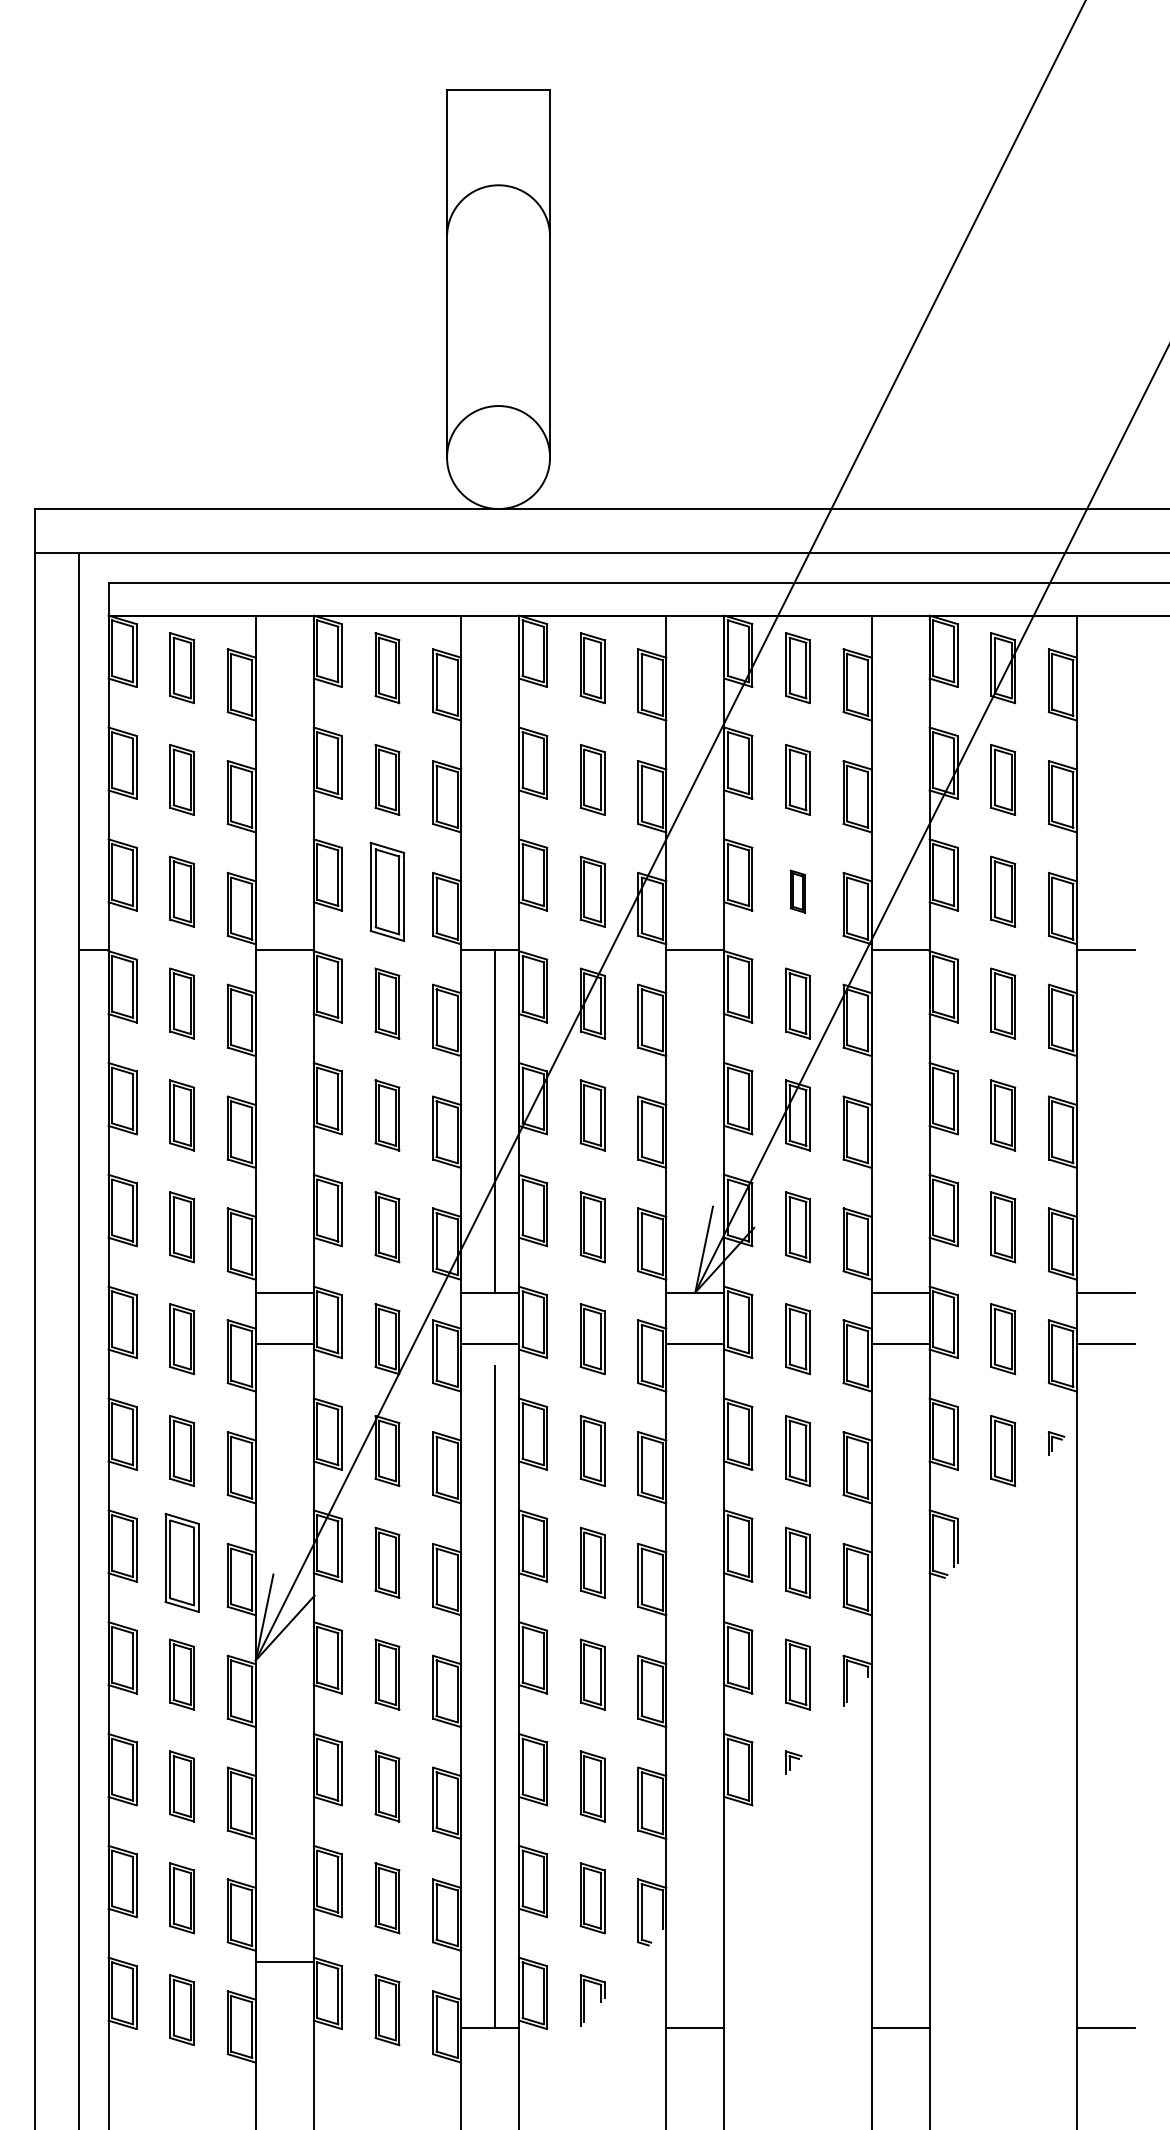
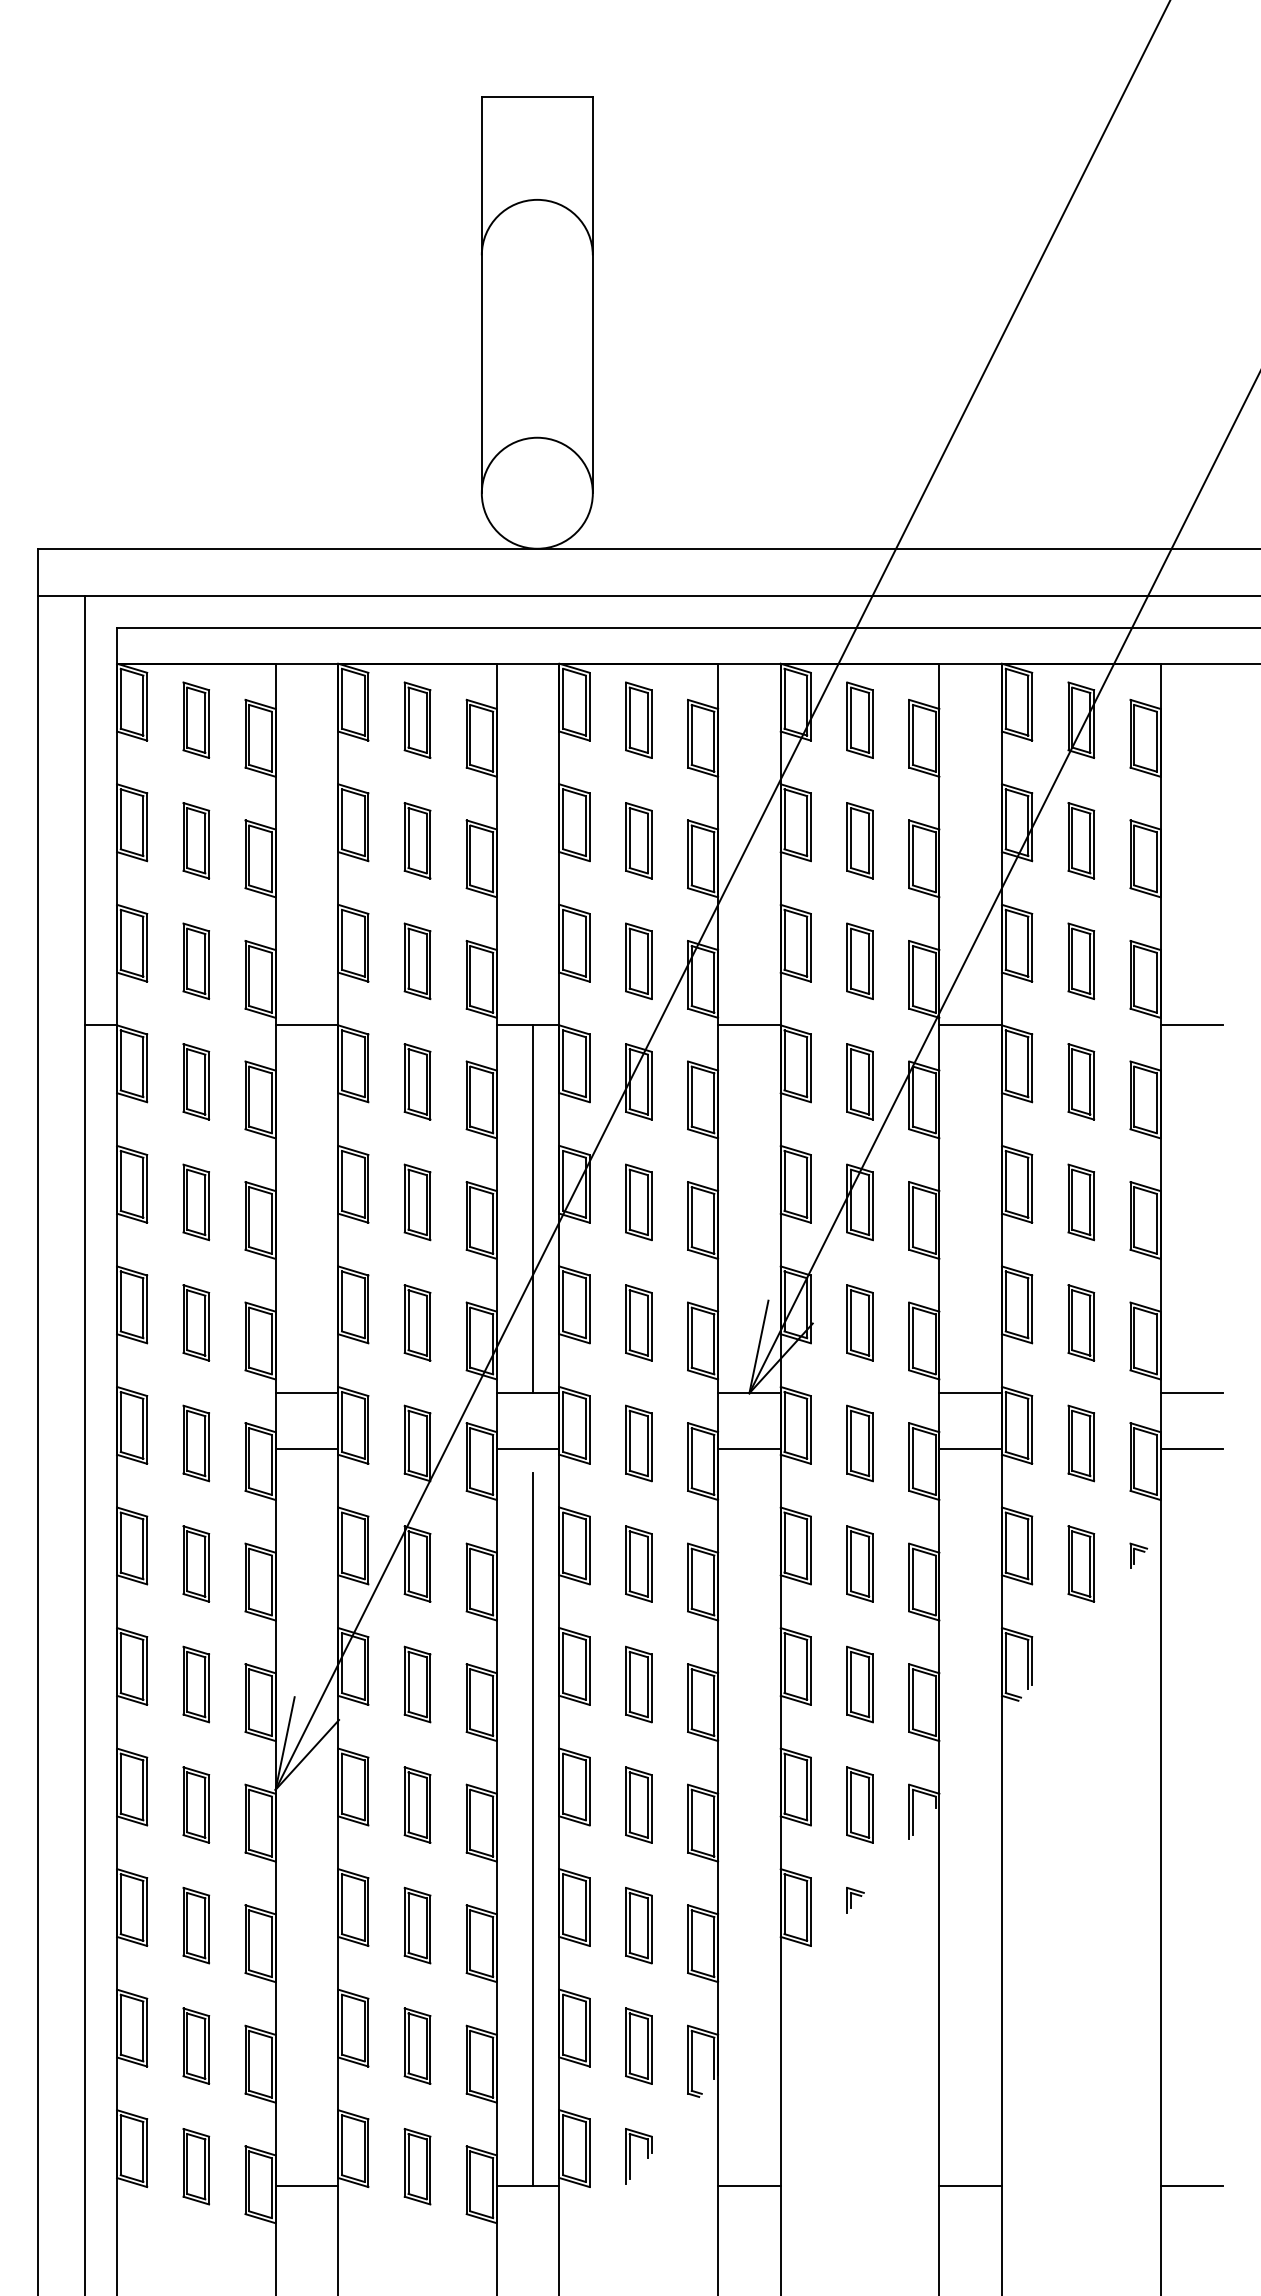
part: (387, 891) -> (417, 961), size x0.71
part: (797, 891) -> (859, 961), size x1.67
part: (181, 1562) -> (195, 1684), size x0.71
line: (284, 1962) -> (306, 2186), moved

